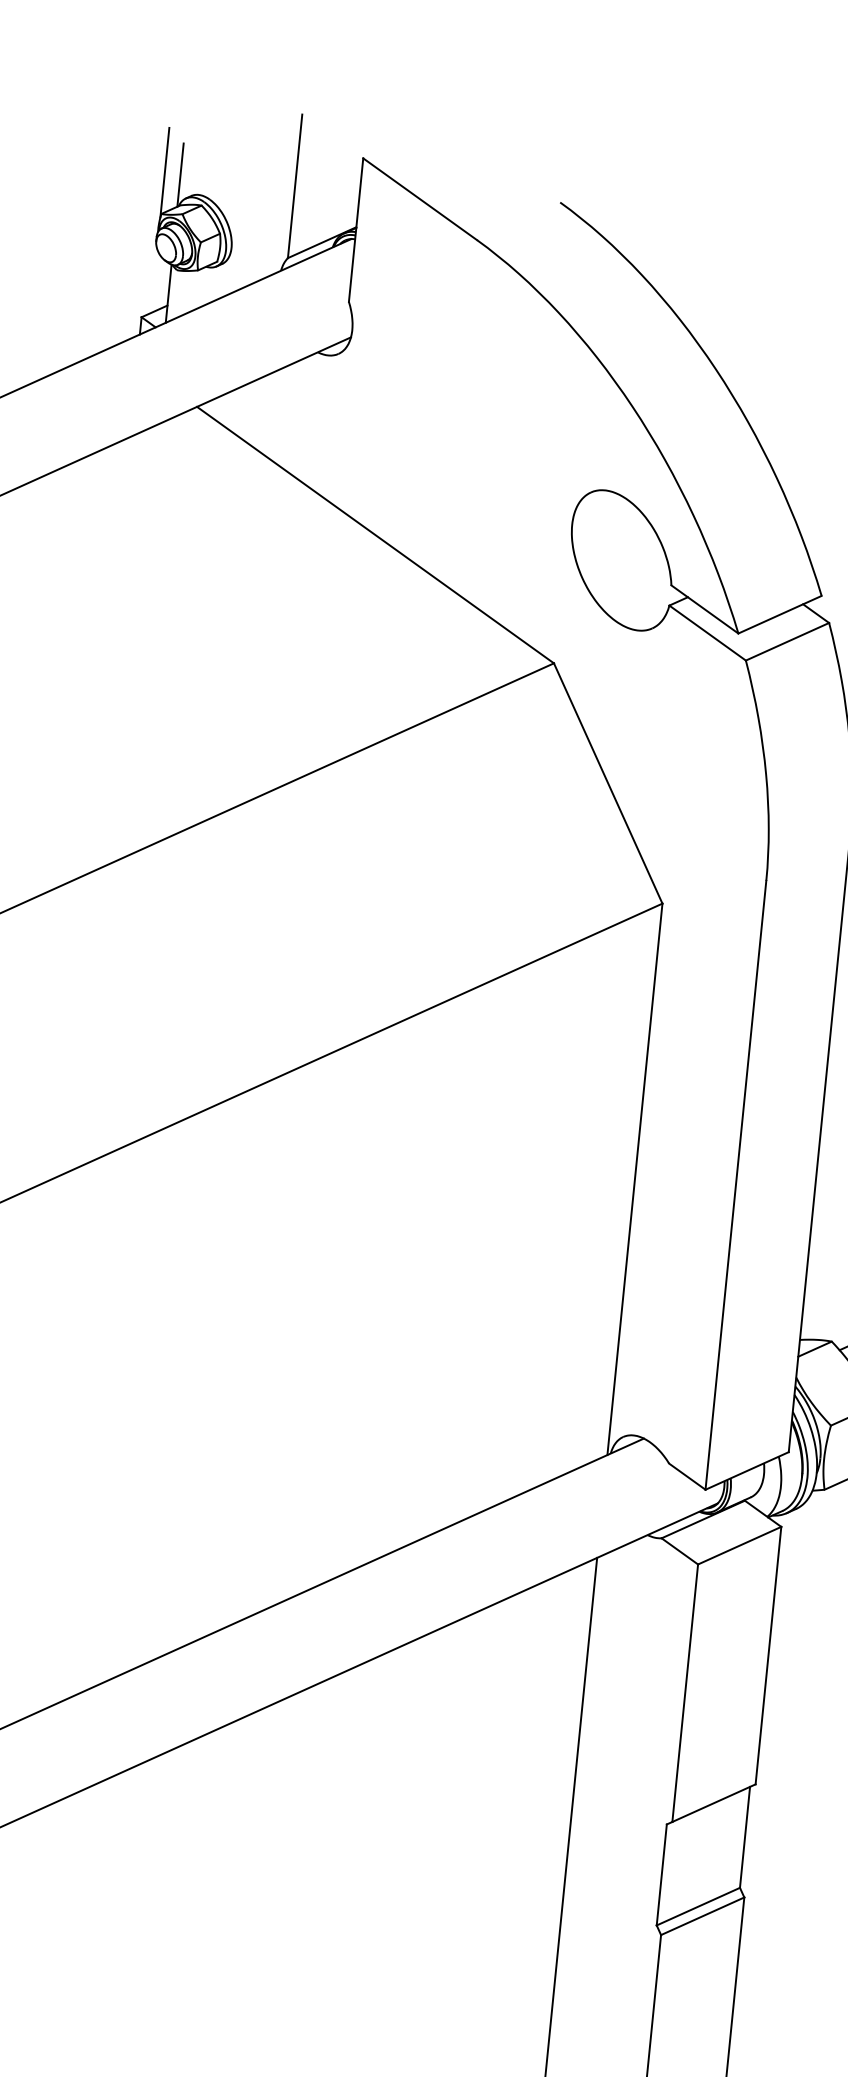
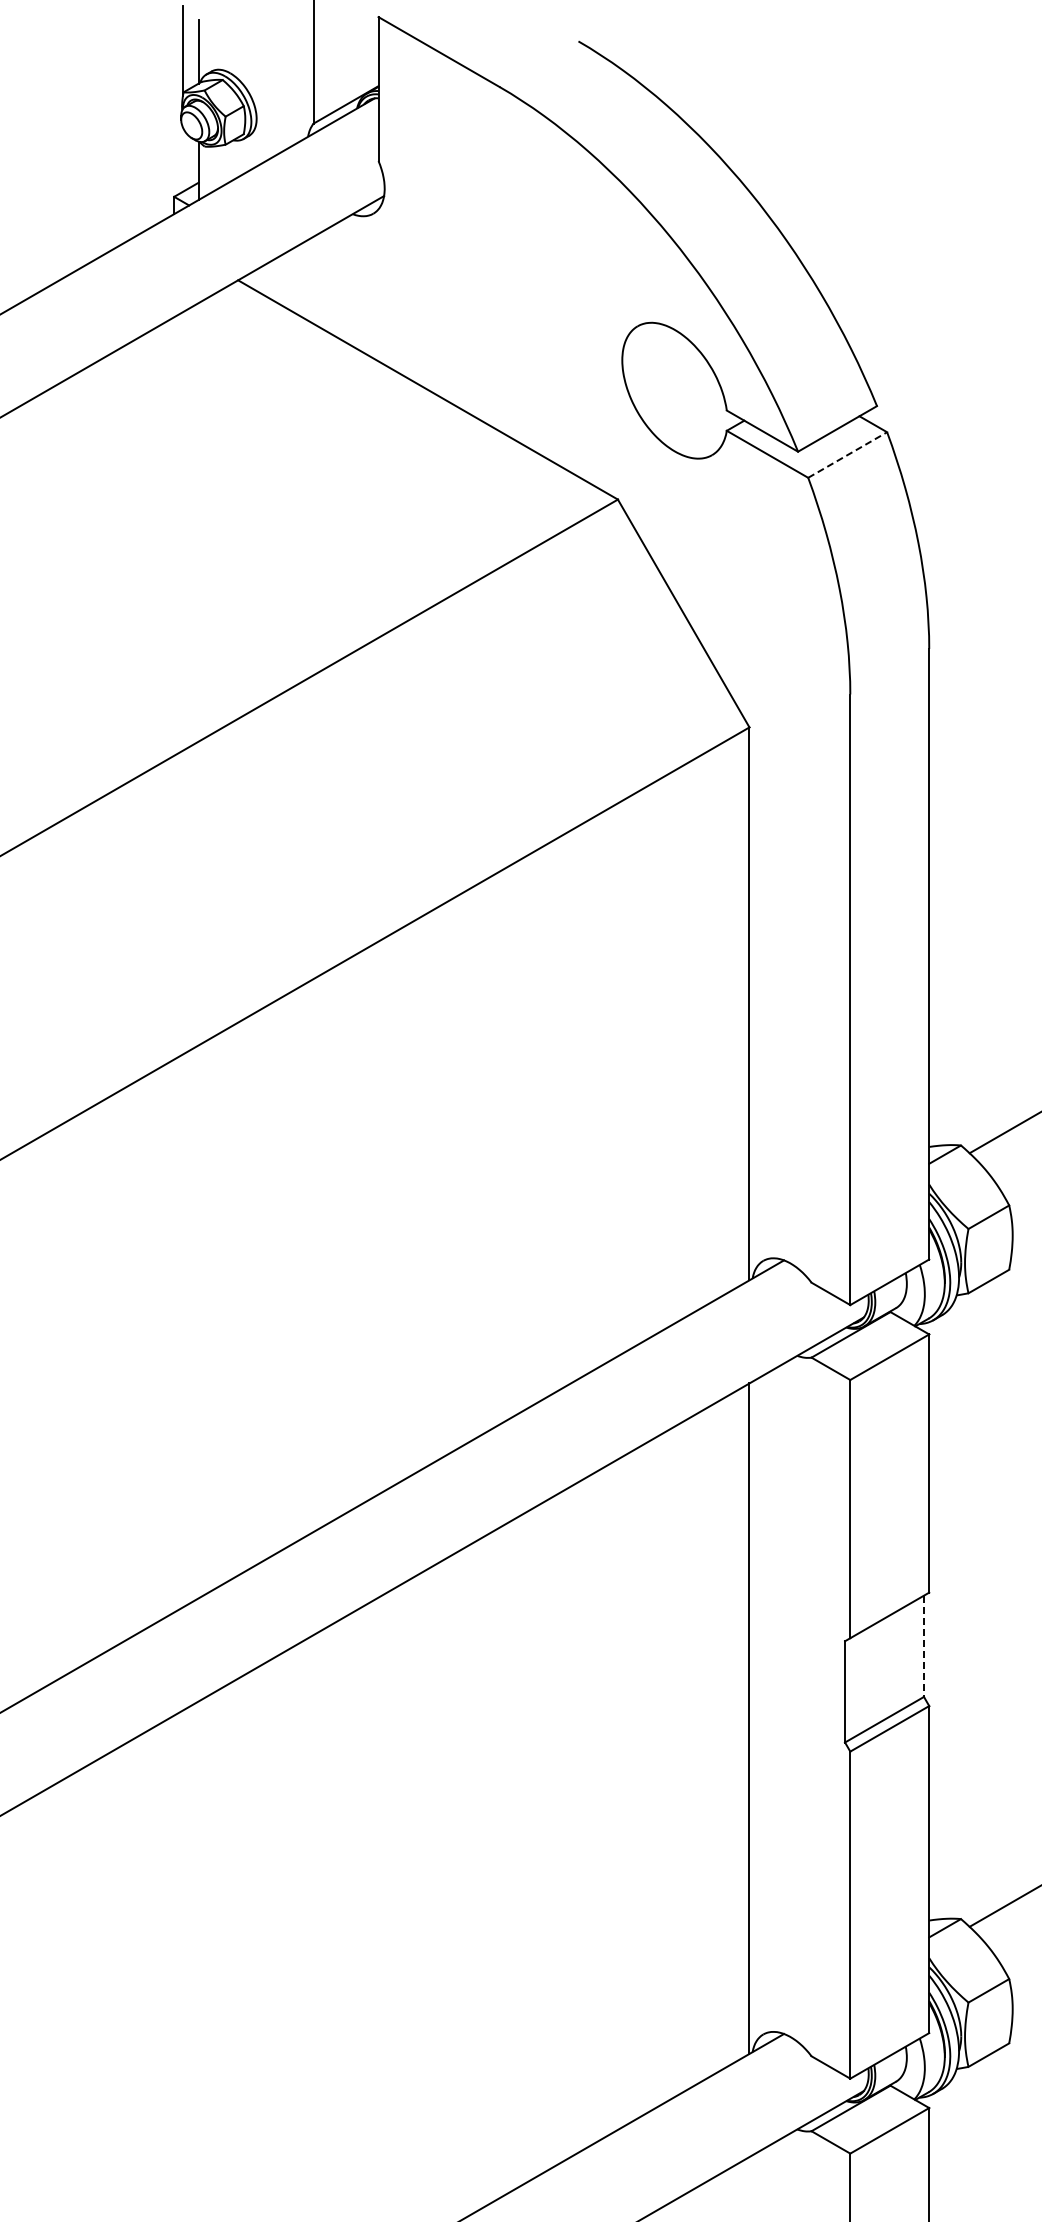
line: (787, 642) -> (847, 455), solid -> dashed
line: (744, 1837) -> (923, 1646), solid -> dashed

